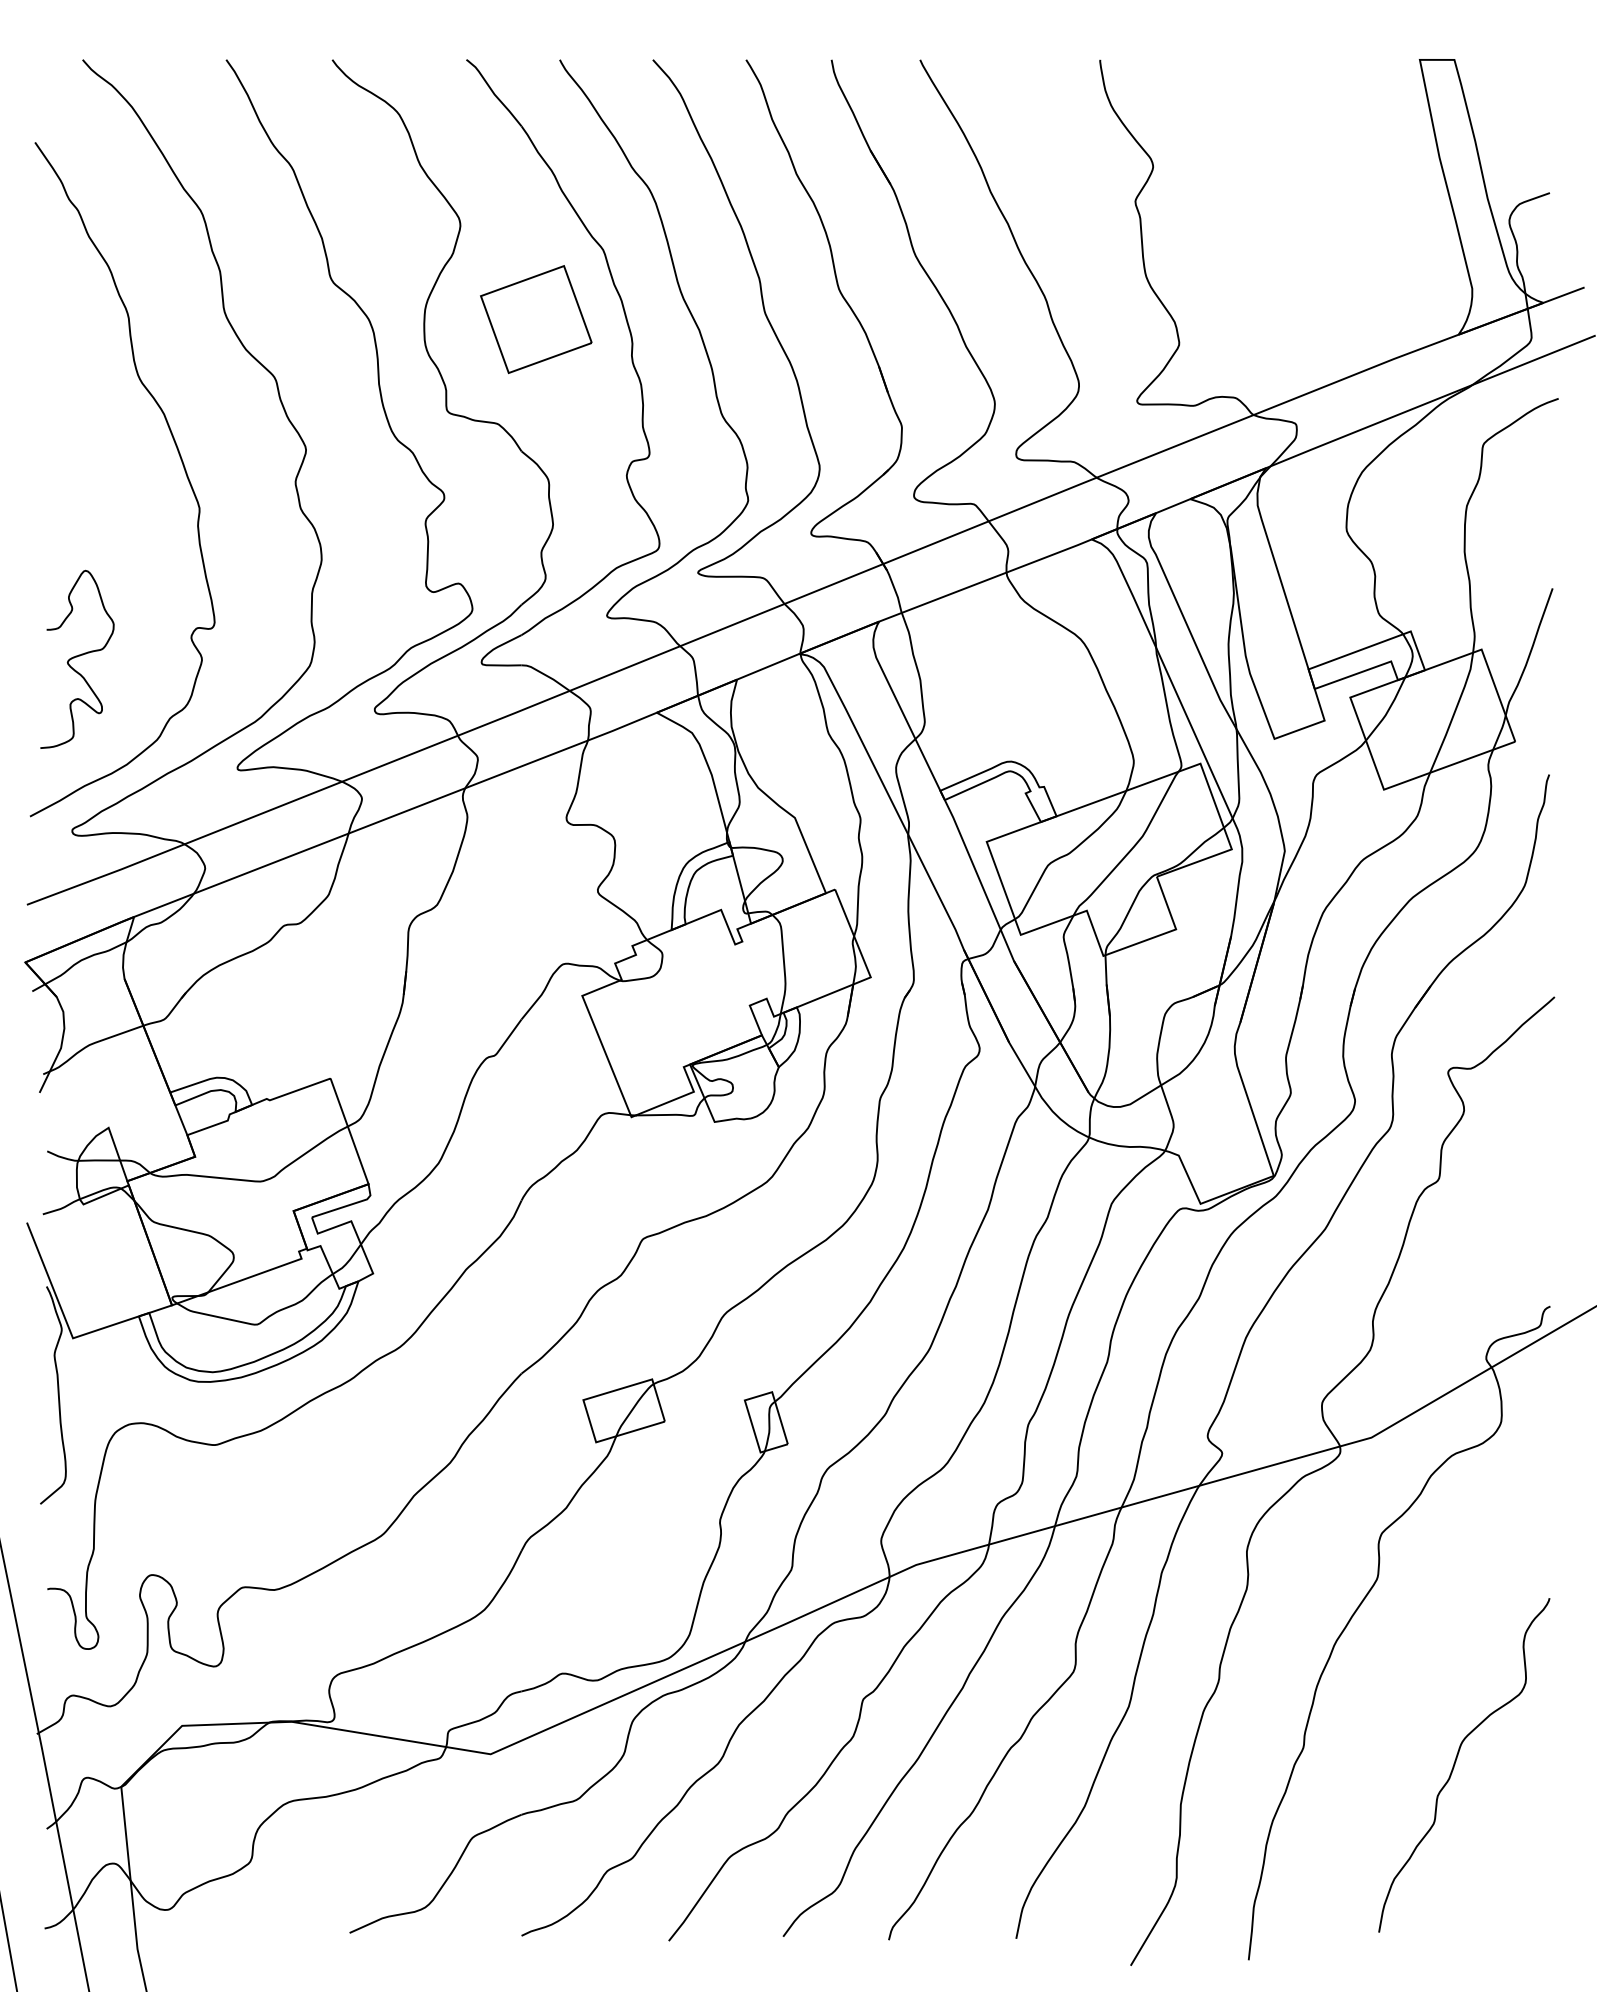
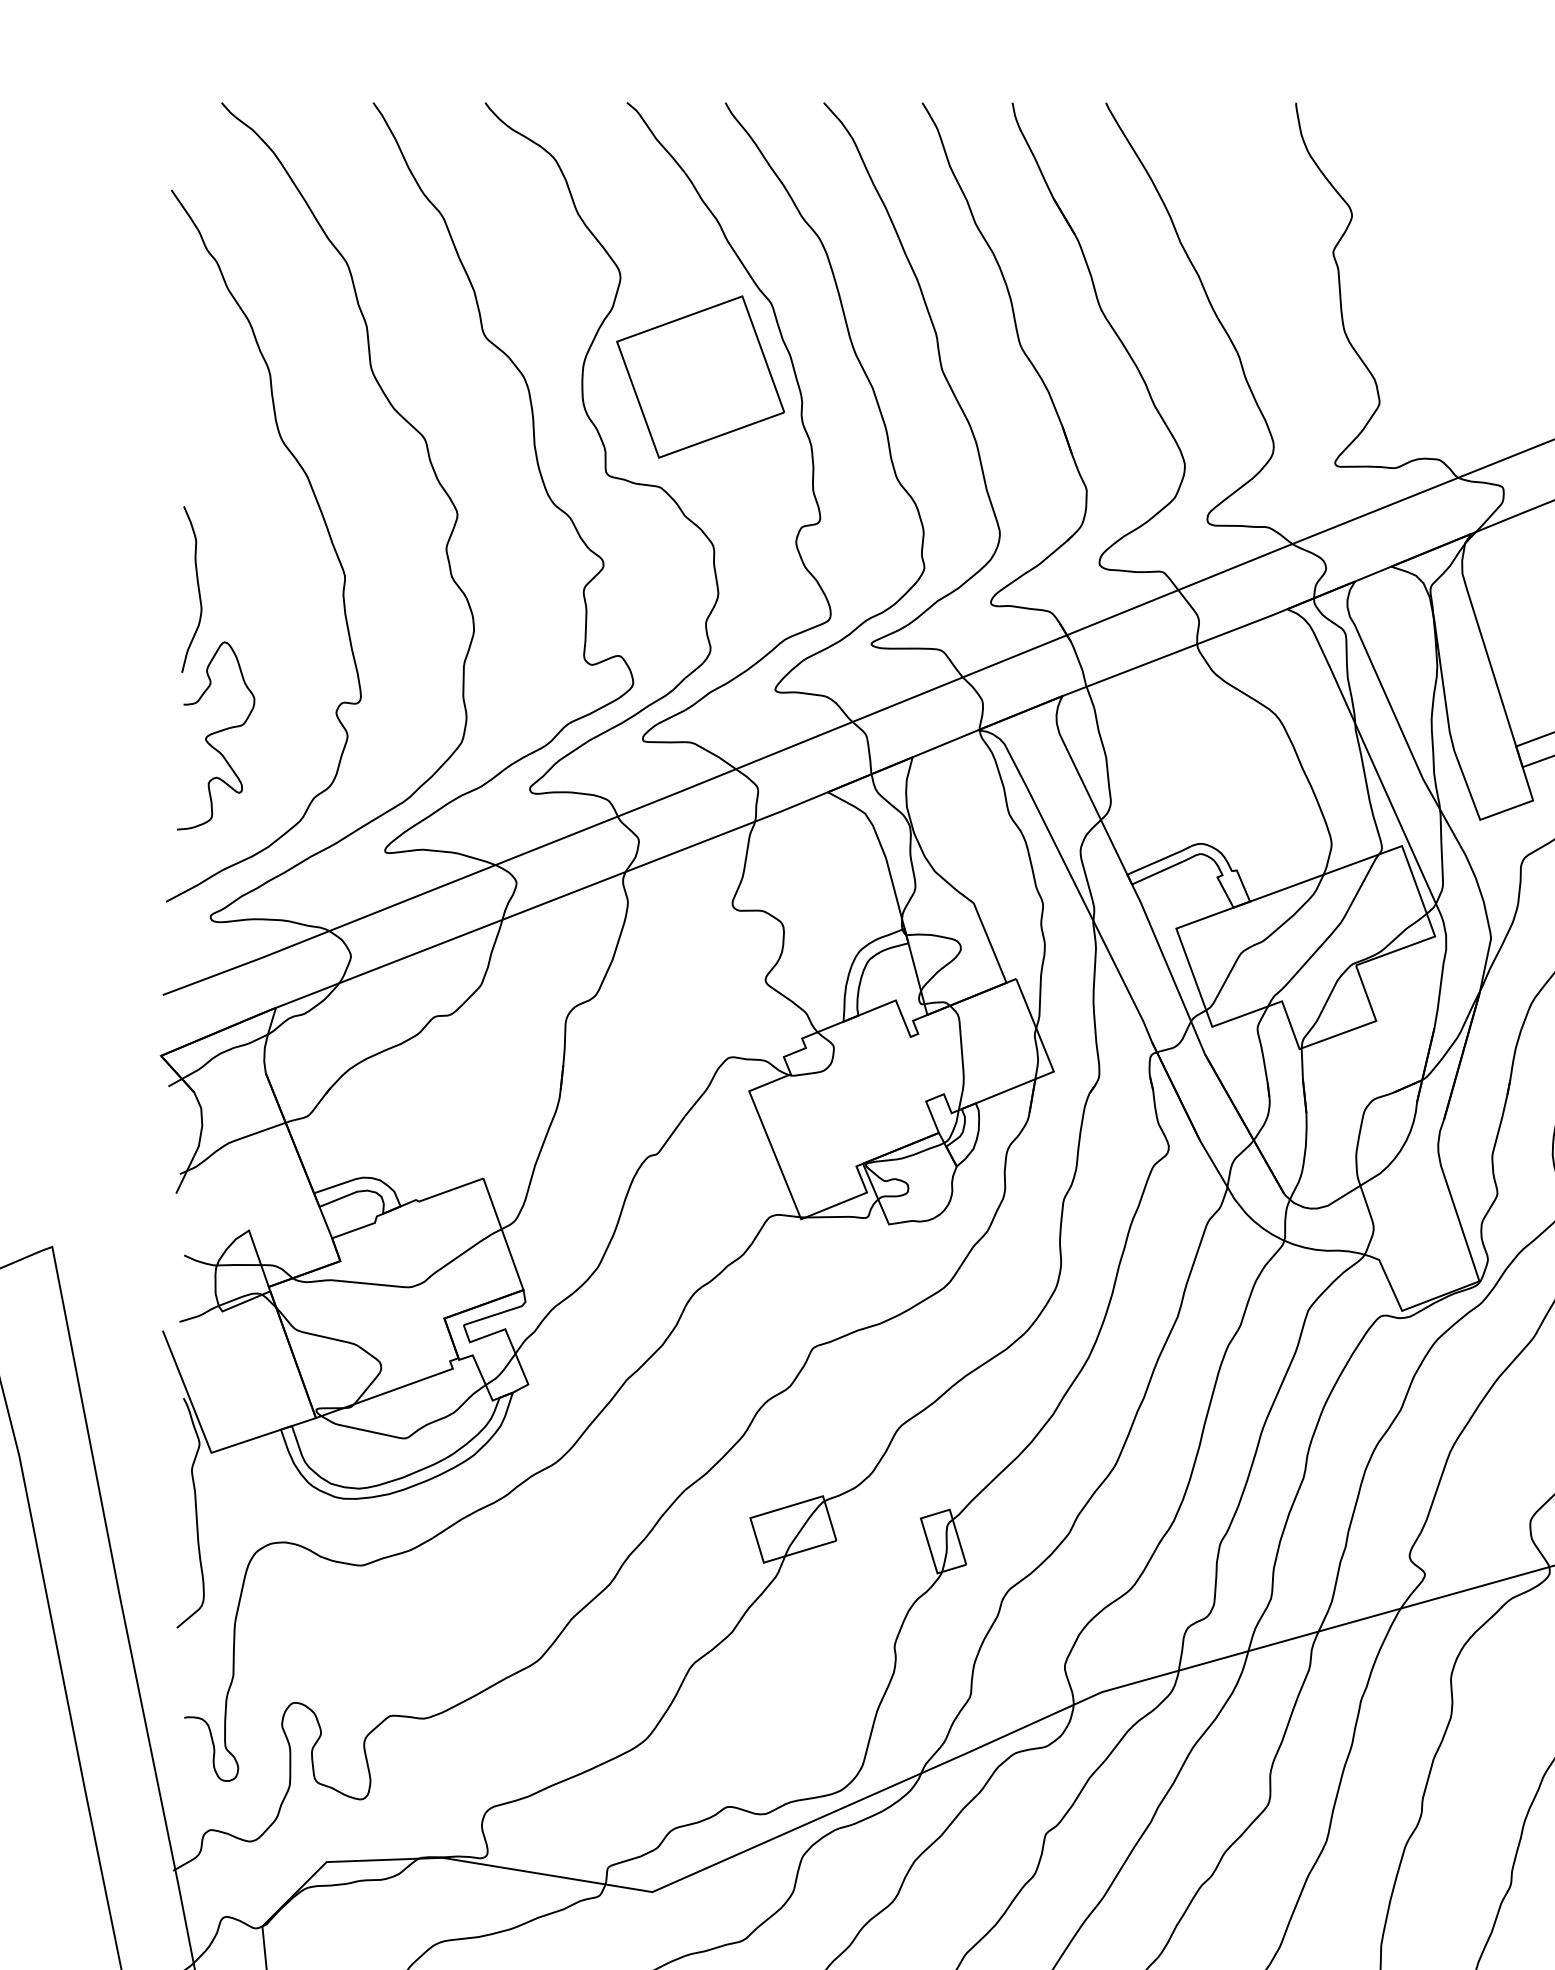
part: (536, 319) -> (700, 376), size x1.43
curve: (59, 517) -> (197, 586), added

